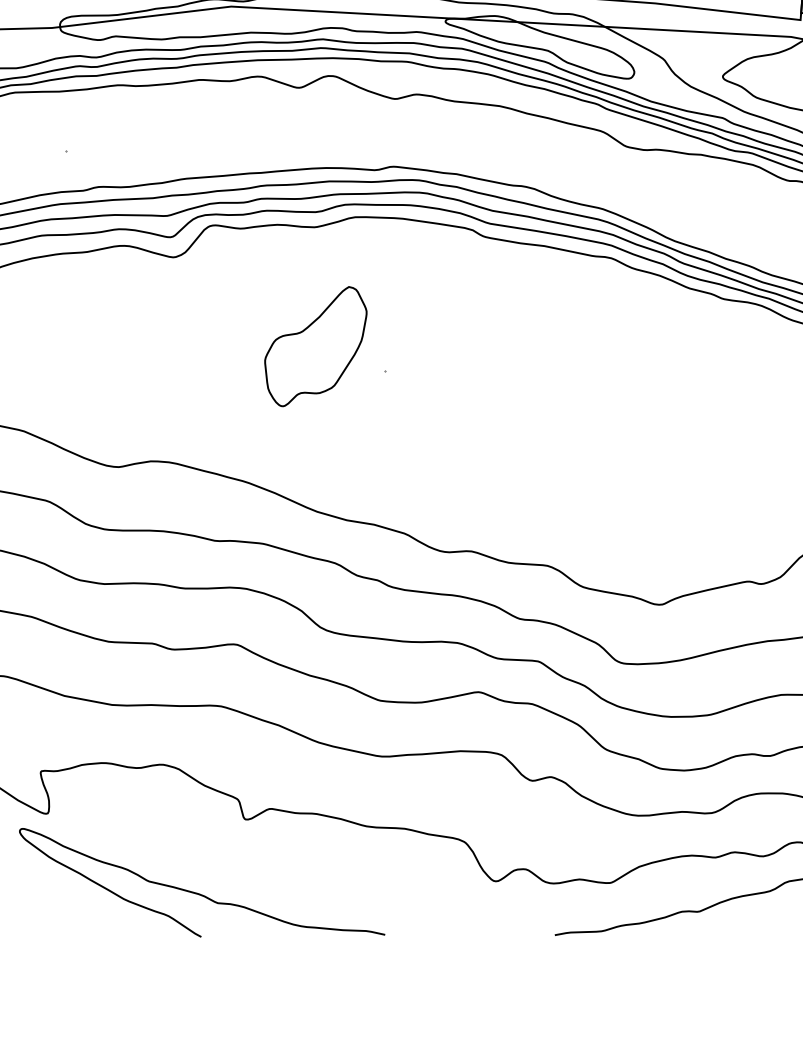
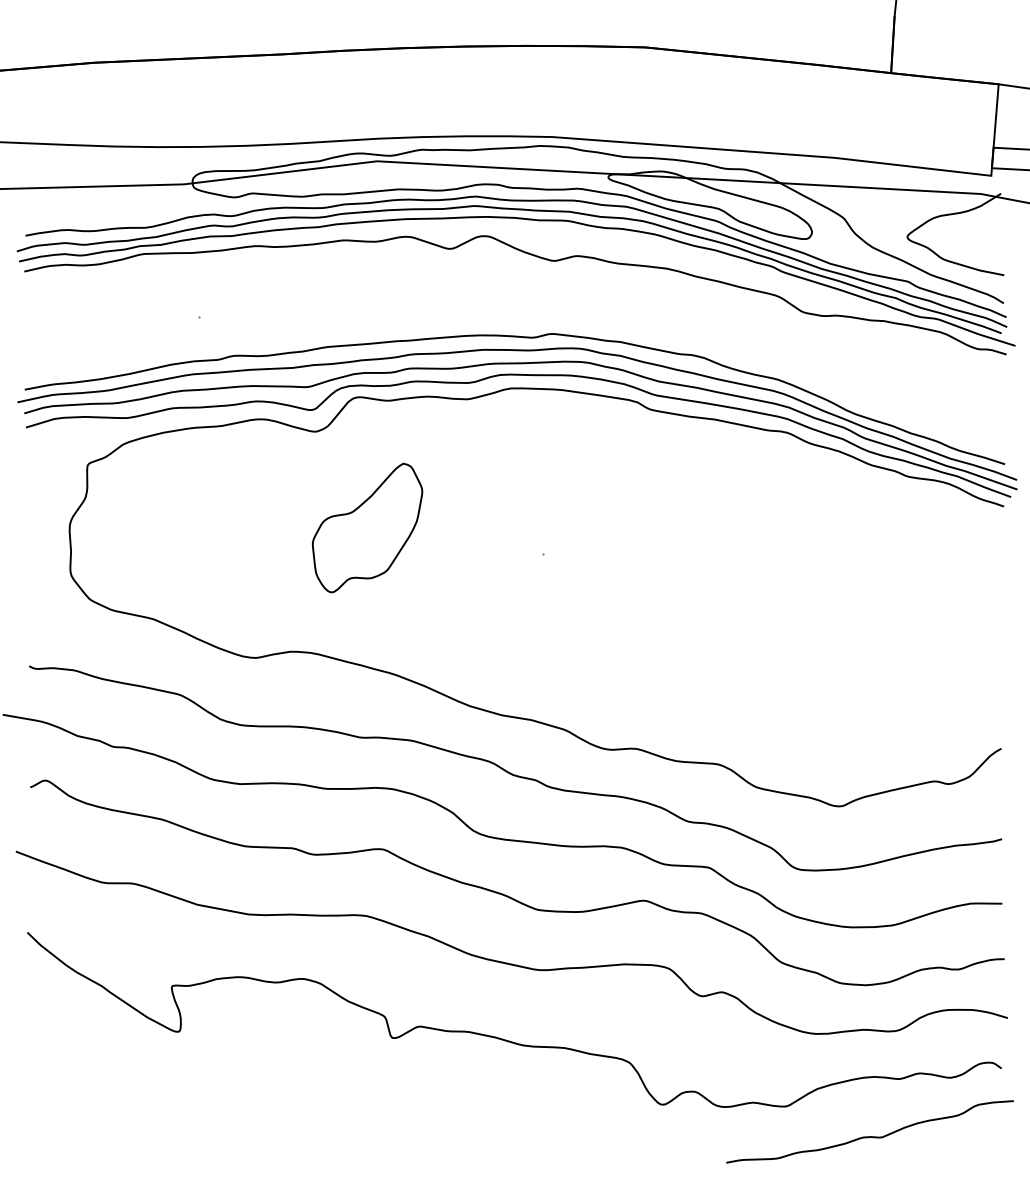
part: (315, 346) -> (367, 527), moved
curve: (199, 893) -> (342, 1117), removed

